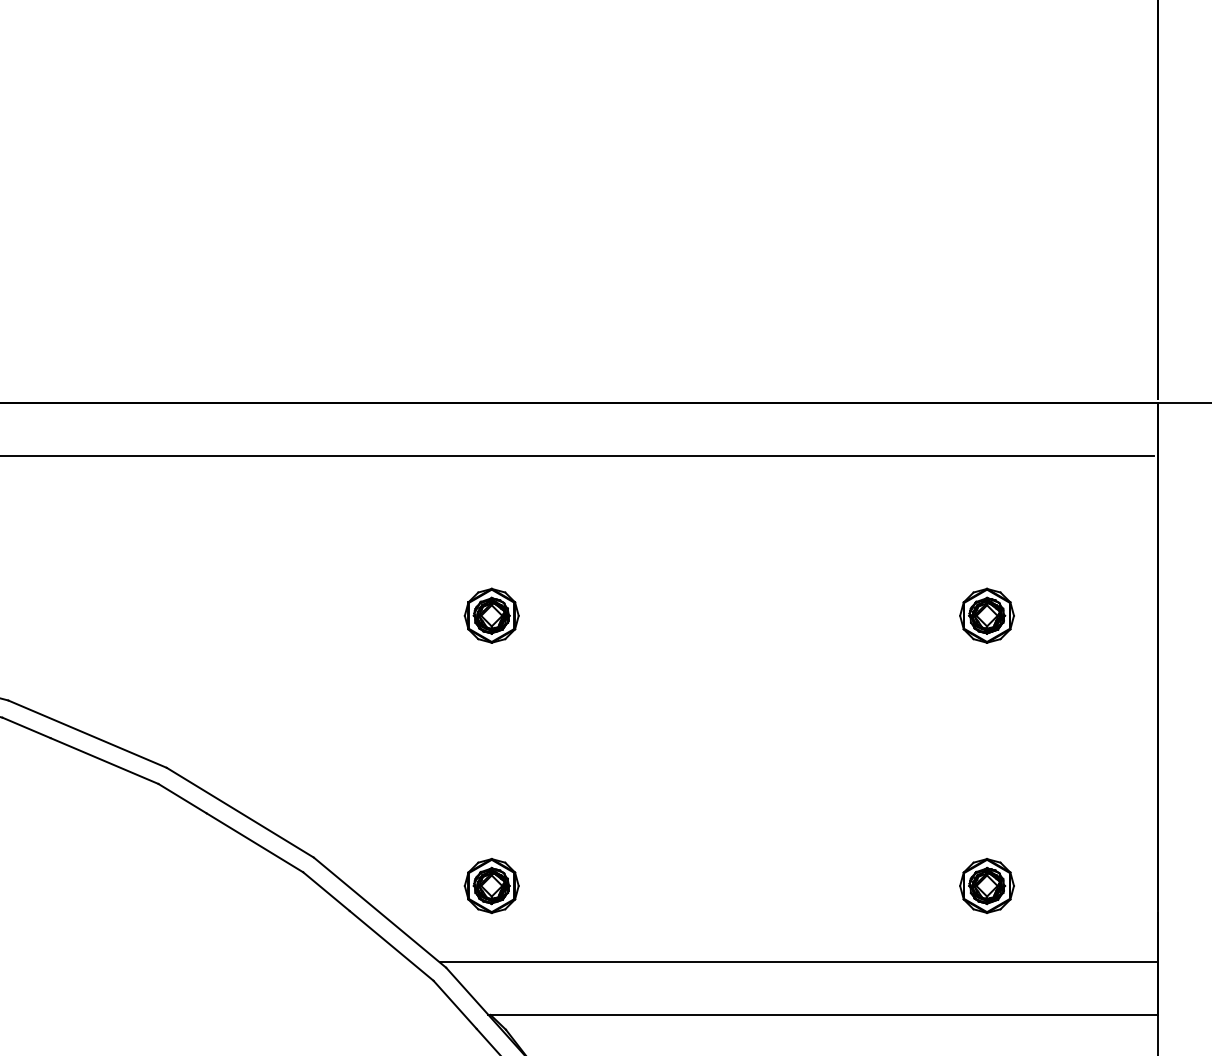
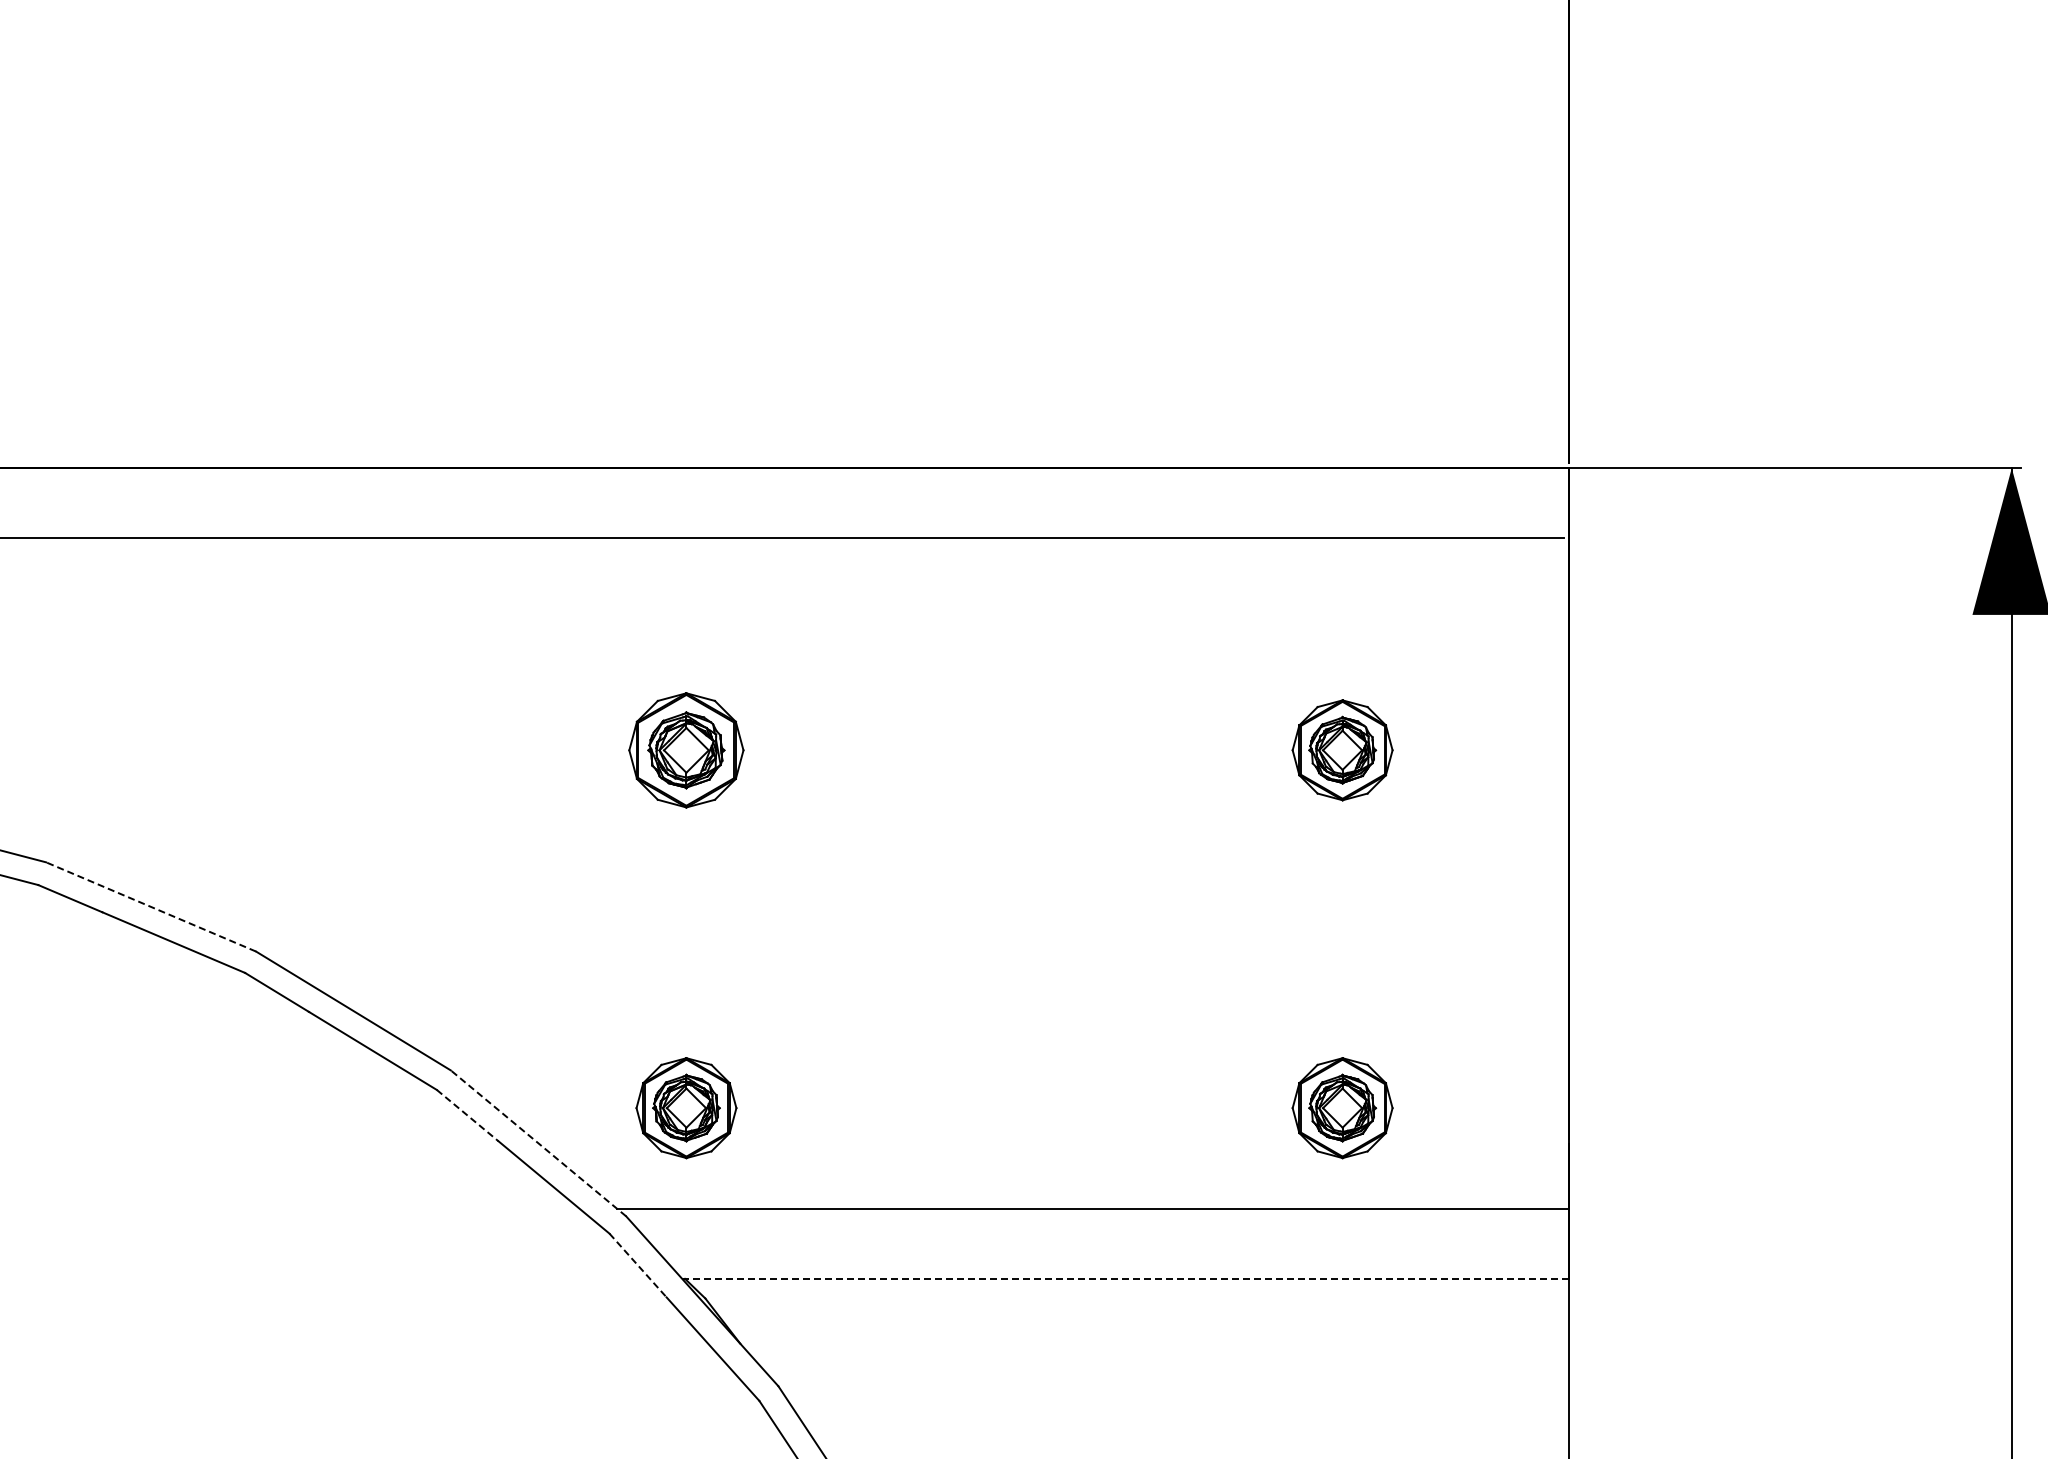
part: (491, 615) -> (686, 749), size x1.6
part: (986, 615) -> (1342, 749), size x1.4
line: (87, 733) -> (150, 906), solid -> dashed
part: (491, 885) -> (686, 1107), size x1.4
part: (986, 885) -> (1342, 1107), size x1.4
line: (327, 891) -> (468, 1115), solid -> dashed
line: (379, 912) -> (538, 1143), solid -> dashed
line: (455, 1004) -> (638, 1265), solid -> dashed
line: (823, 1014) -> (1126, 1278), solid -> dashed

